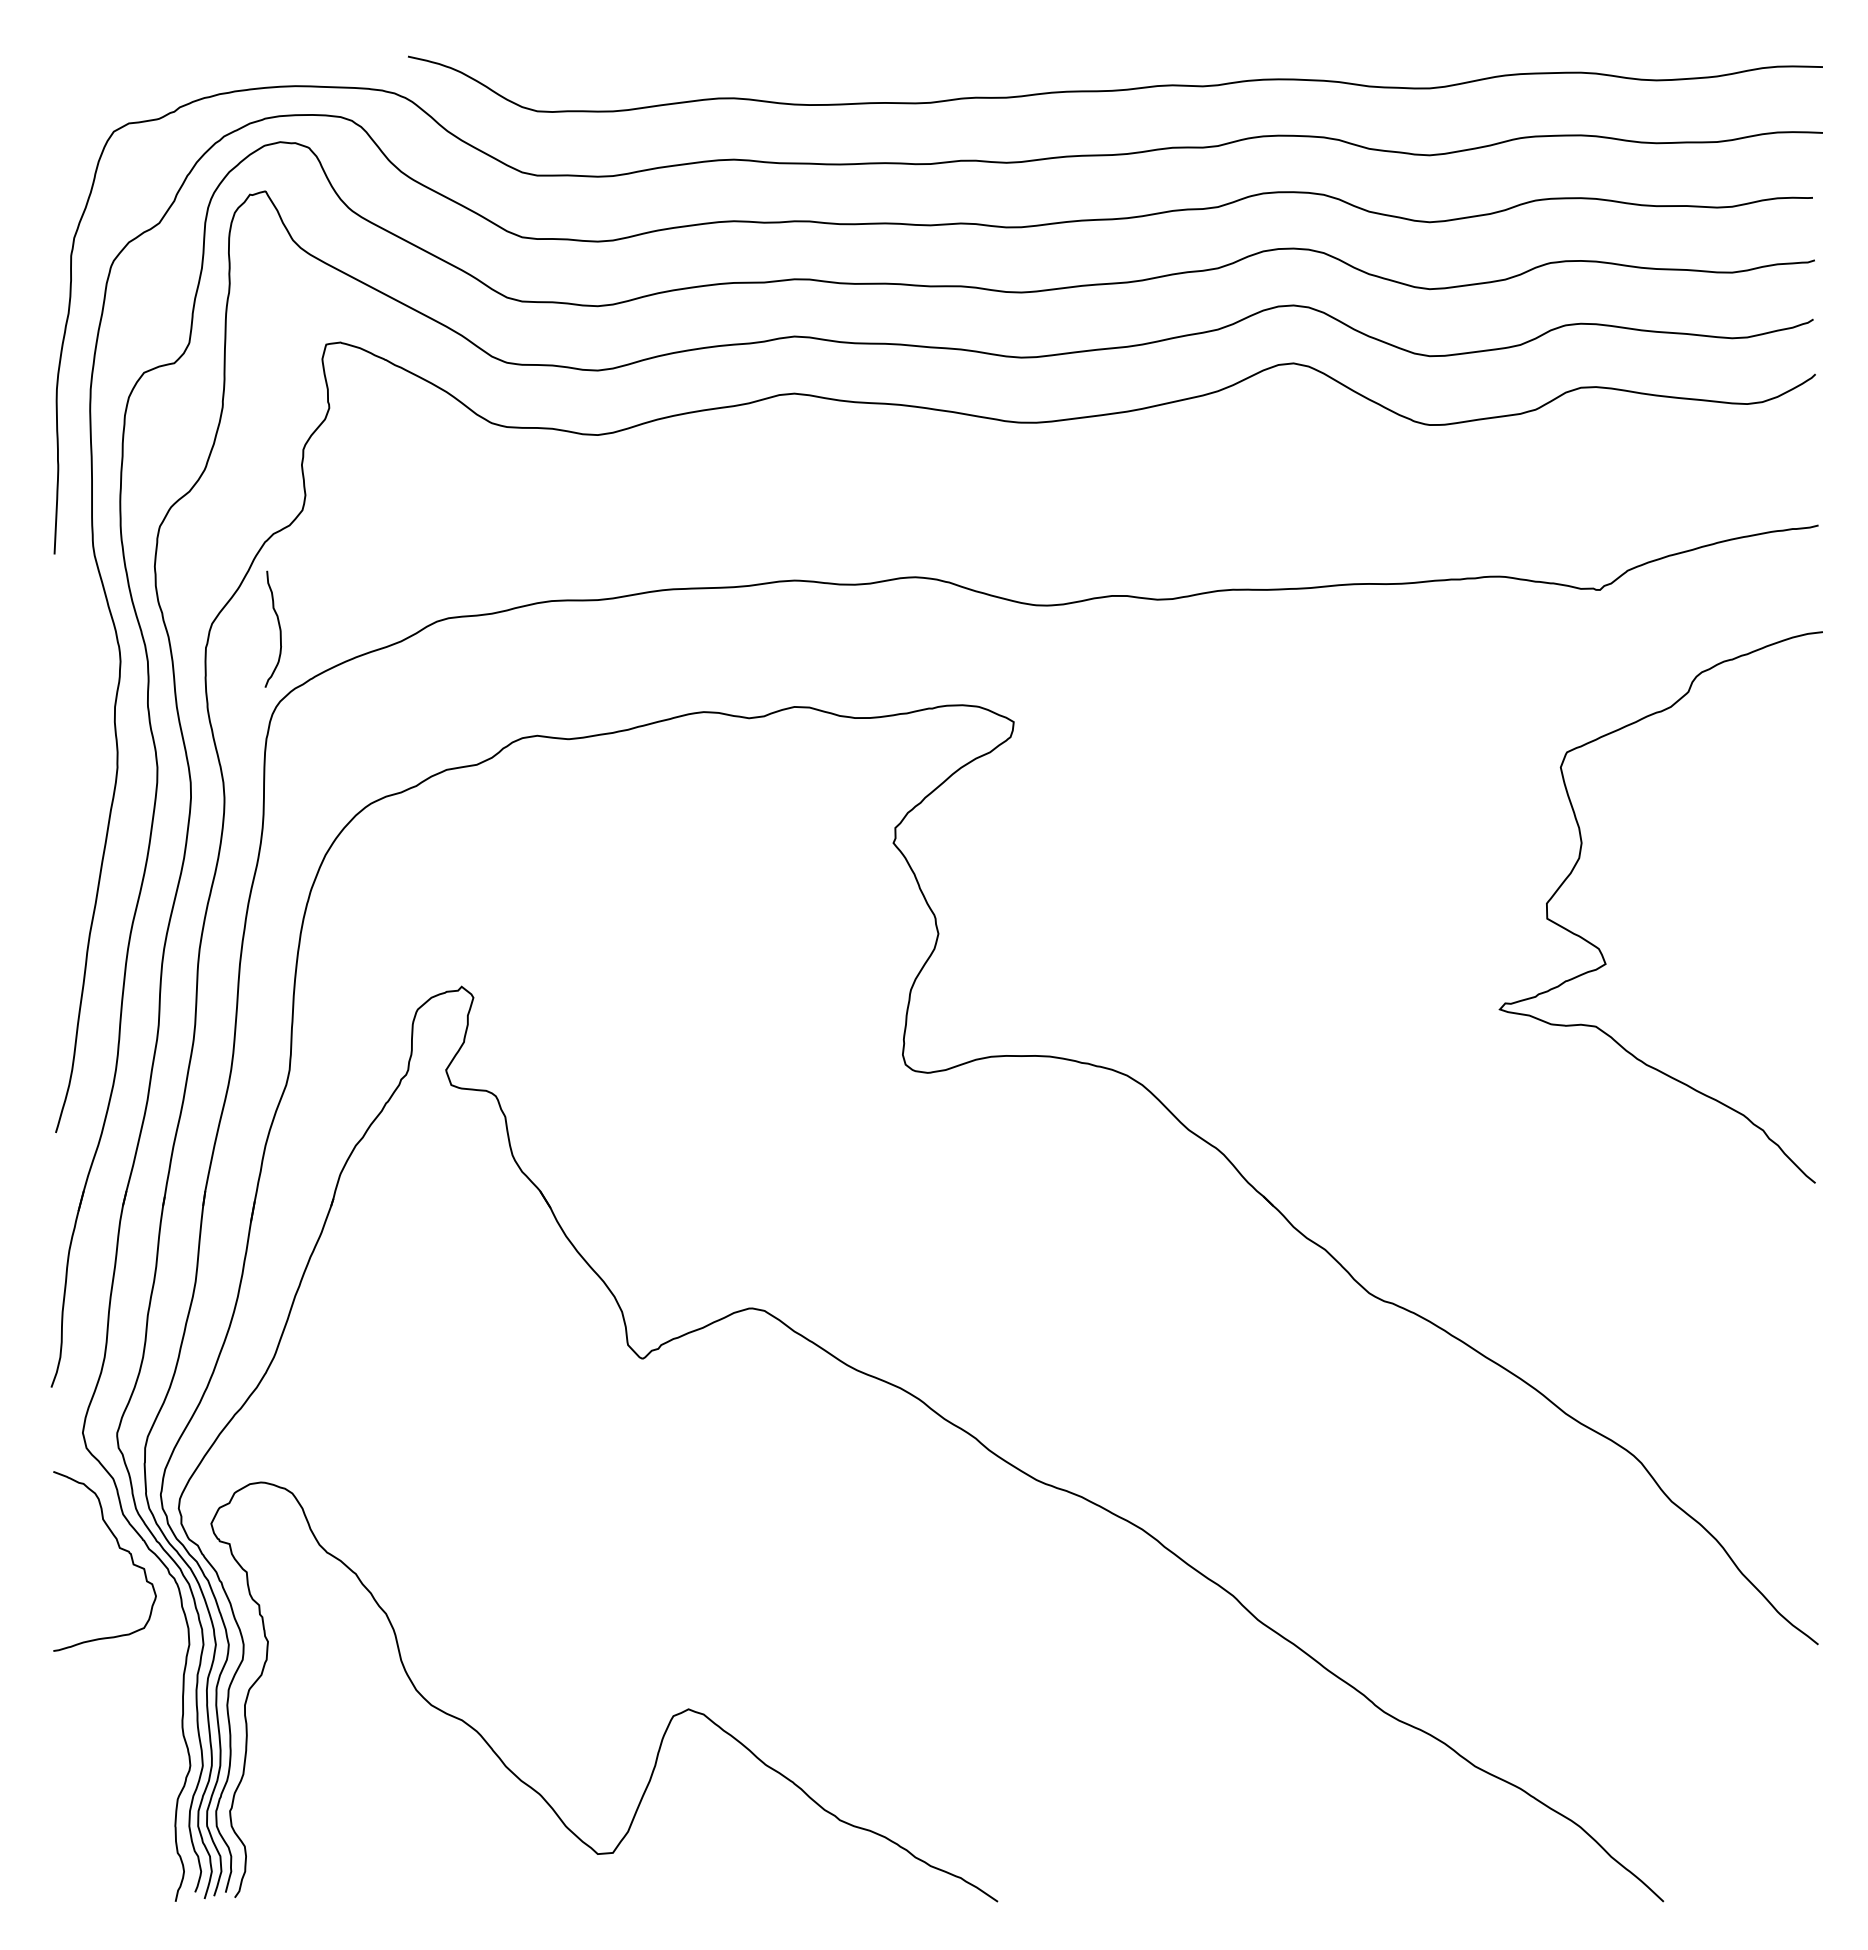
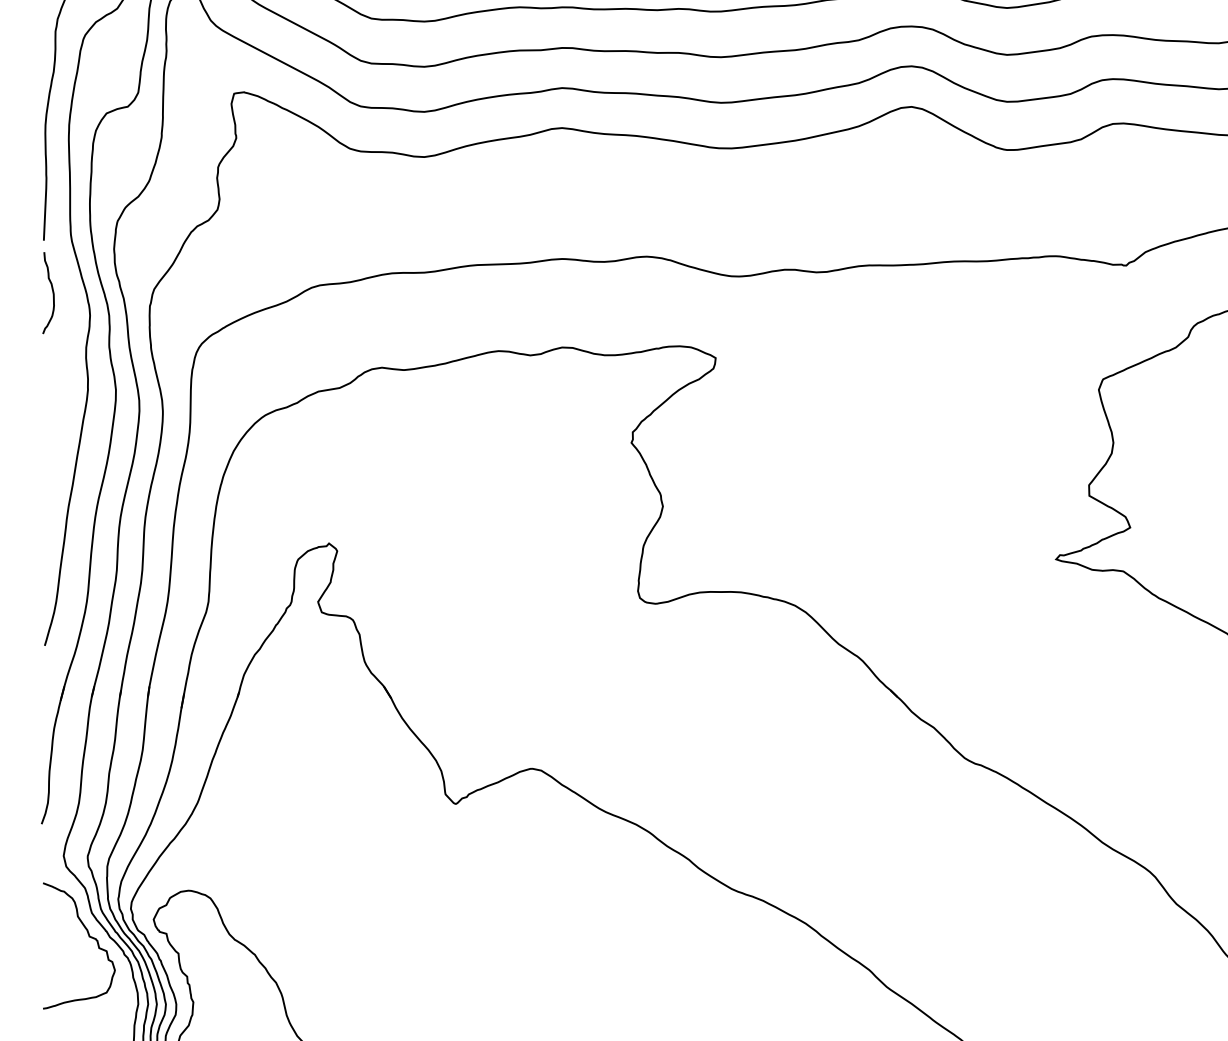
curve: (278, 626) -> (52, 291), moved

